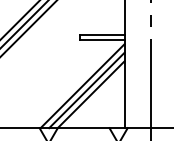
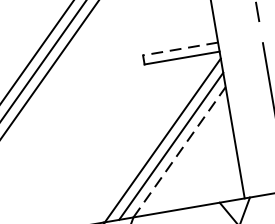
line: (102, 34) -> (181, 48), solid -> dashed
line: (91, 94) -> (180, 151), solid -> dashed

